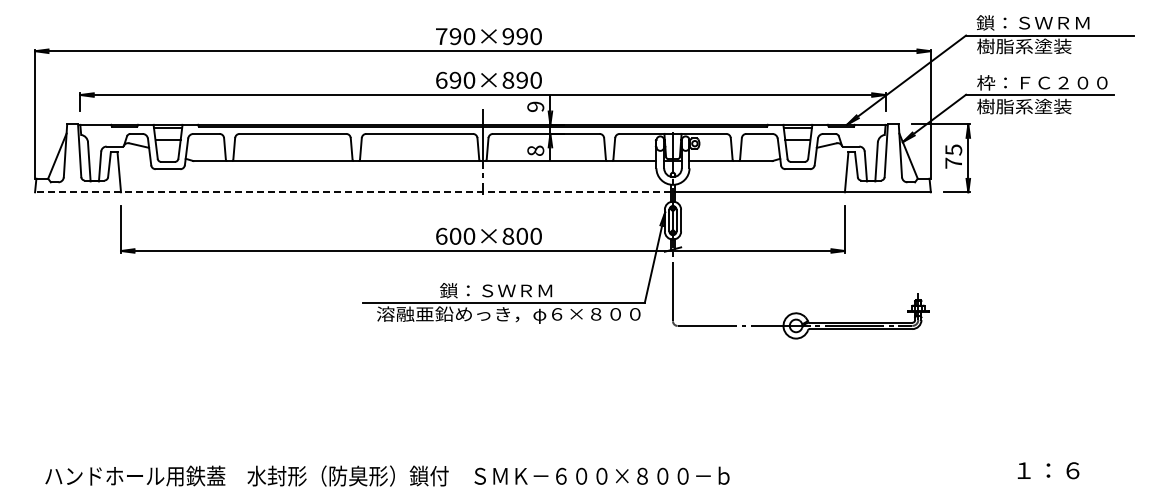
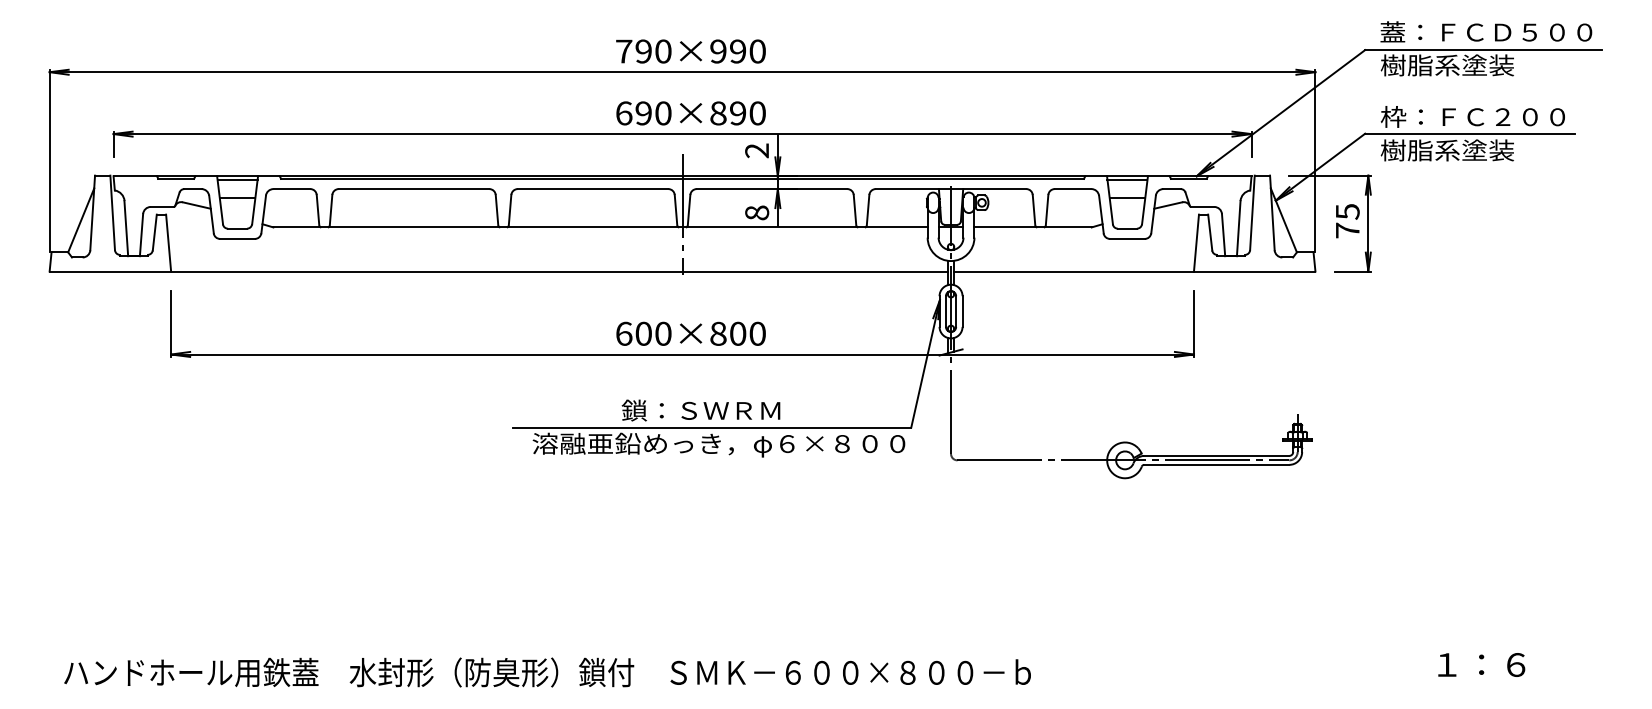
text: (1051, 22) -> (1485, 31), 鎖：ＳＷＲＭ -> 蓋：ＦＣＤ５００
text: (535, 106) -> (756, 150), 9 -> 2
line: (352, 192) -> (498, 271), dashed -> solid

